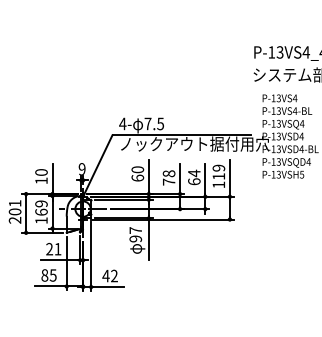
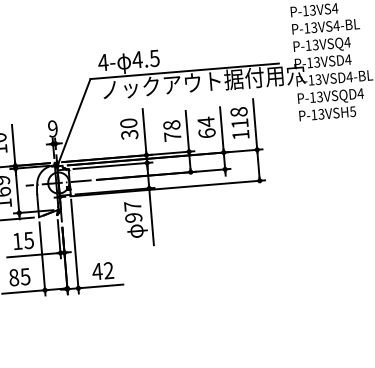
text: (147, 123) -> (136, 59), 7.5 -> 4.5
text: (218, 167) -> (238, 111), 119 -> 118
text: (137, 177) -> (129, 133), 60 -> 30
text: (53, 248) -> (22, 239), 21 -> 15

